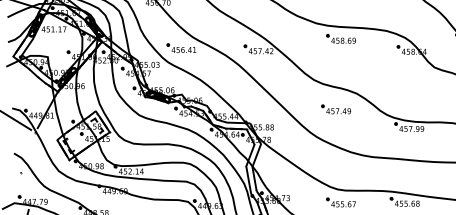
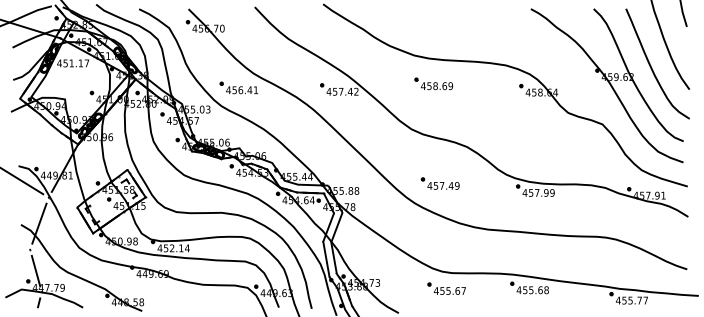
part: (340, 38) -> (433, 83), moved
part: (335, 109) -> (439, 183), moved
line: (28, 152) -> (39, 223), added
line: (25, 188) -> (35, 270), added

